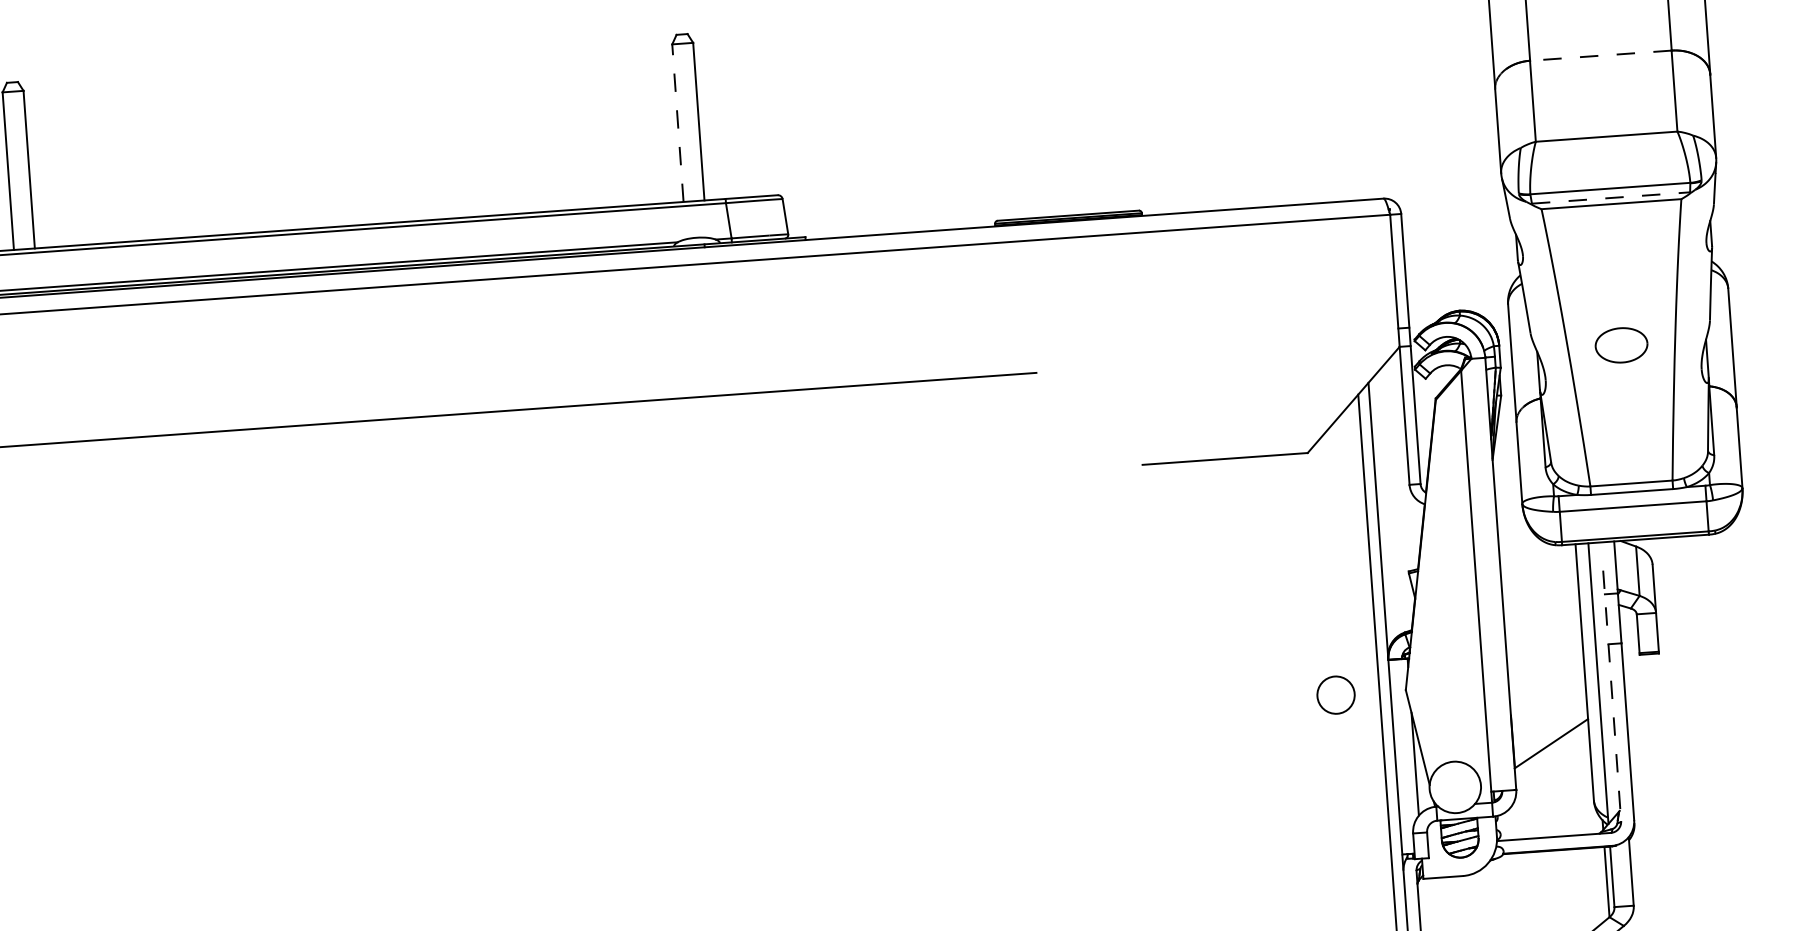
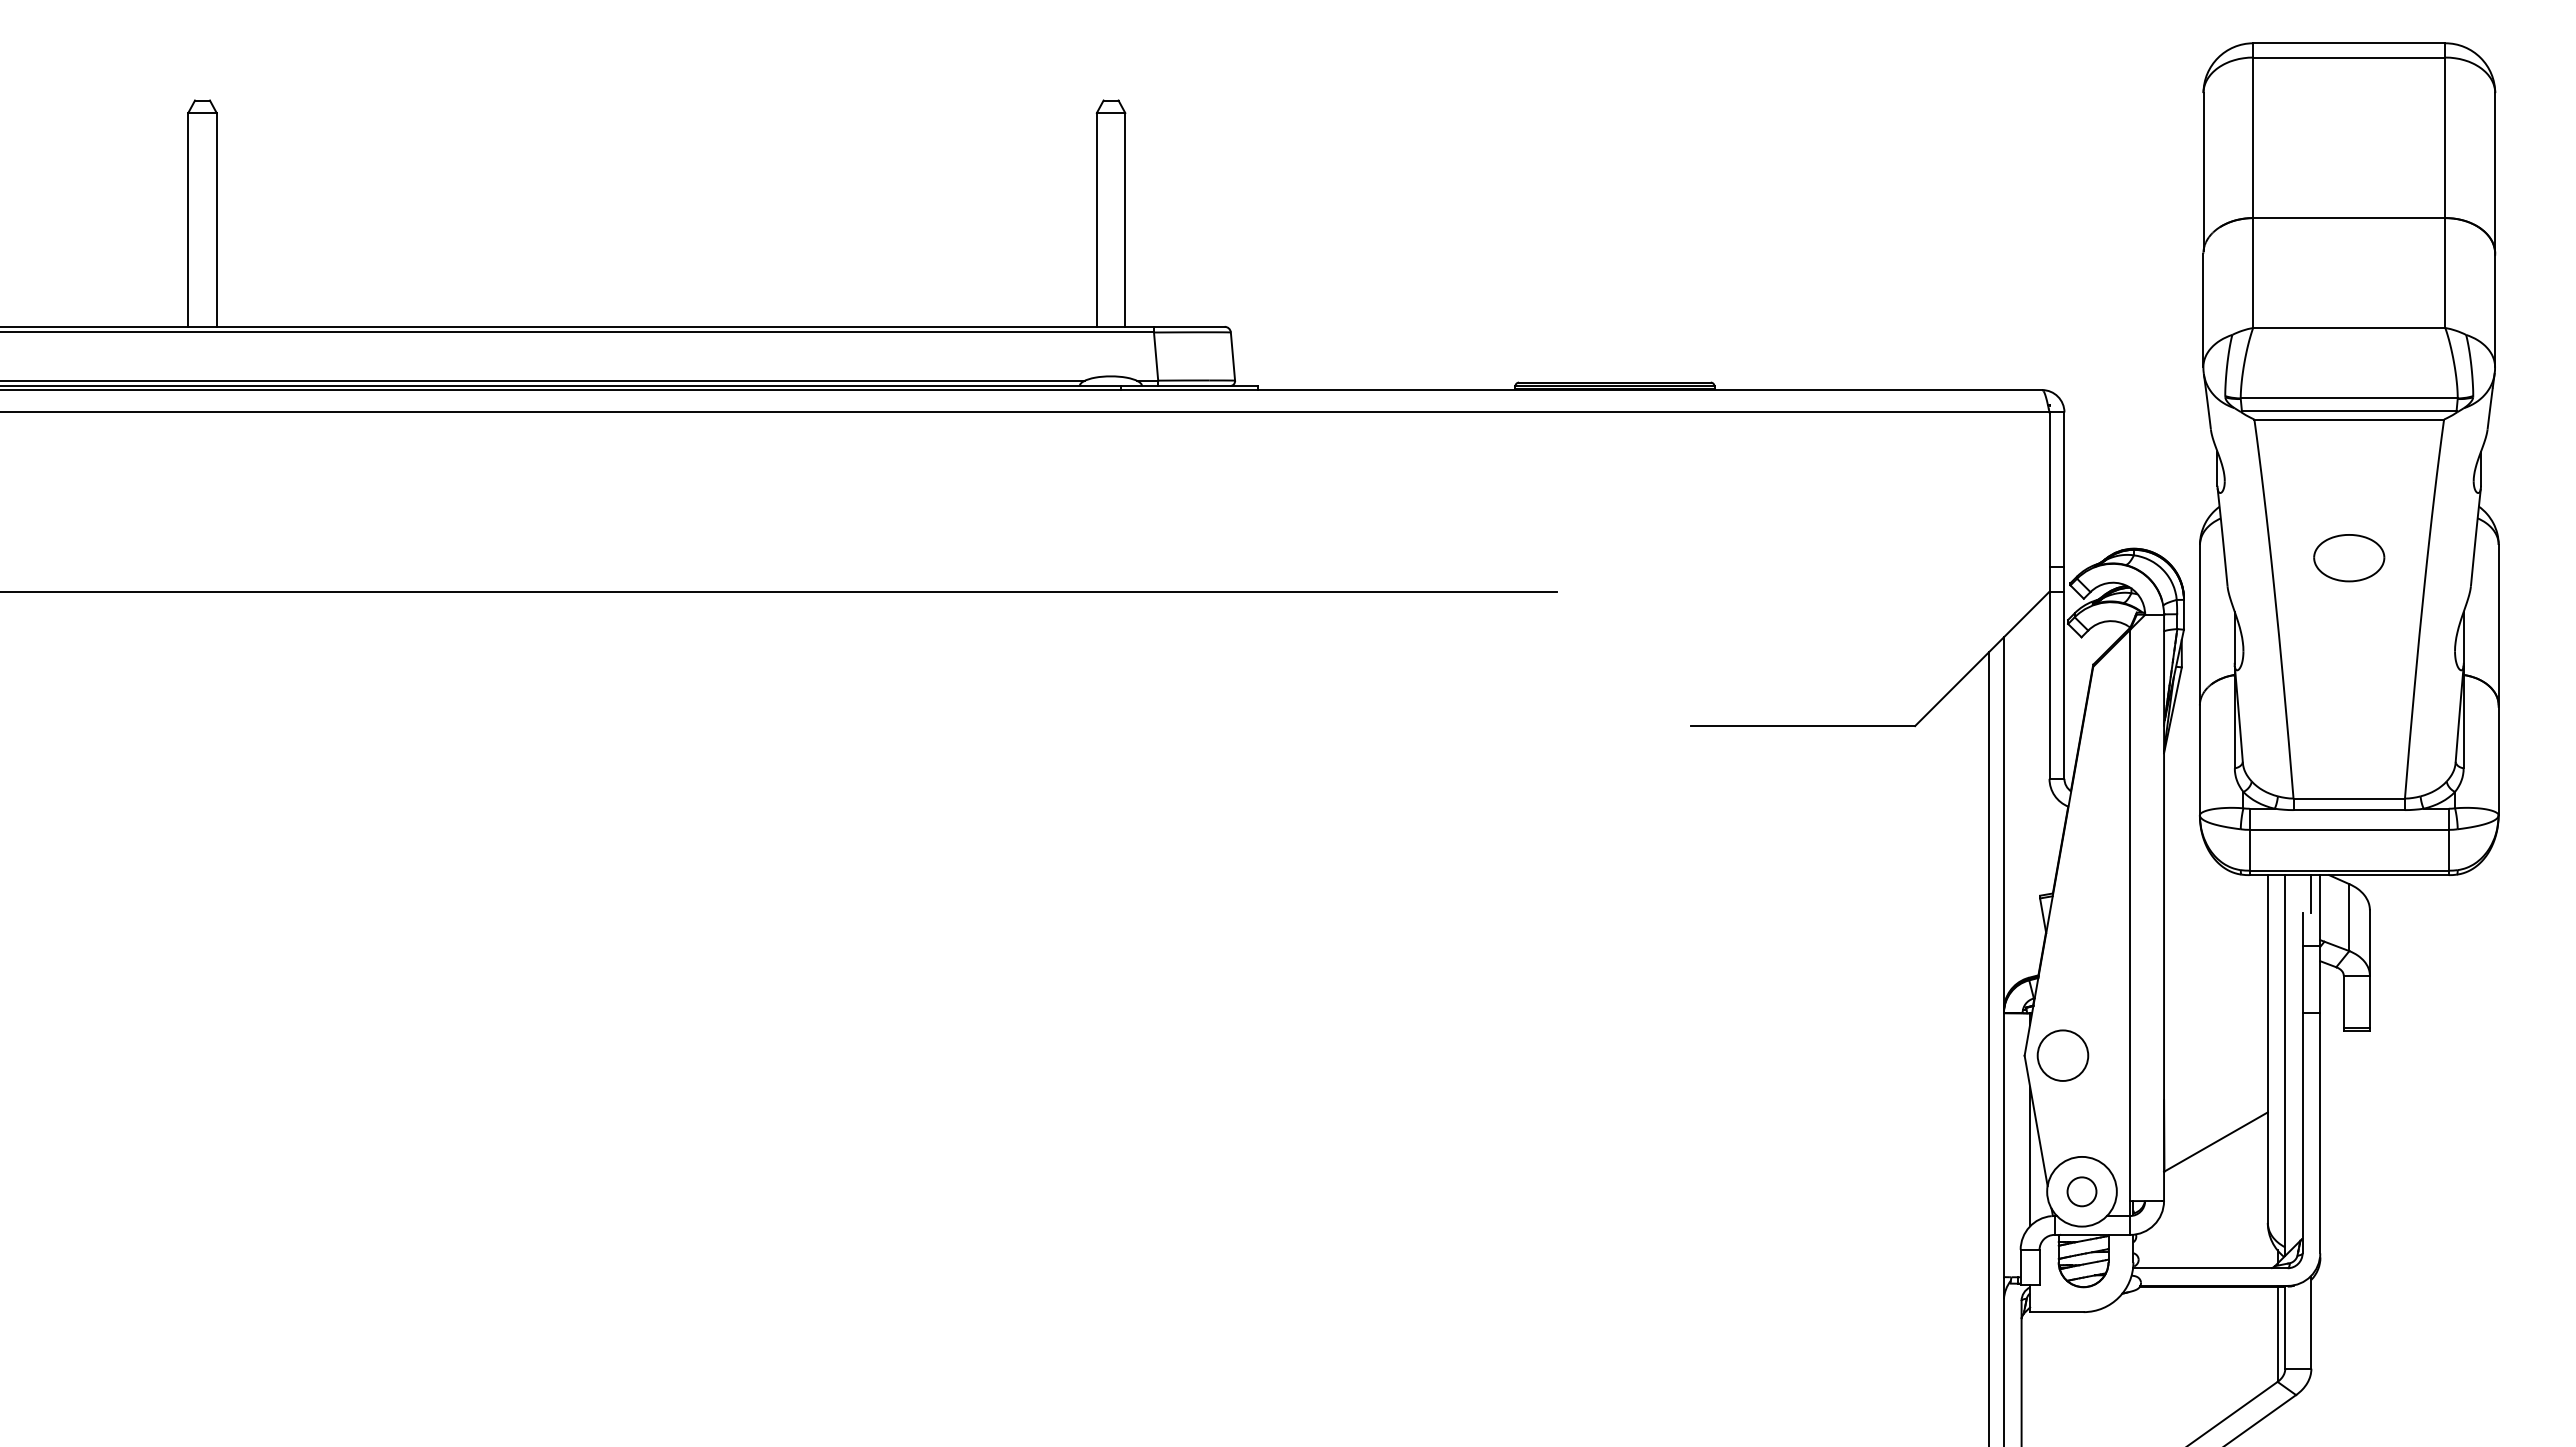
line: (1600, 56) -> (2348, 218), dashed -> solid
line: (677, 122) -> (1096, 219), dashed -> solid
line: (1611, 198) -> (2349, 411), dashed -> solid
part: (1621, 345) -> (2349, 558), moved
line: (1608, 556) -> (2311, 894), added
circle: (1335, 695) -> (2062, 1055), moved
line: (1612, 695) -> (2302, 1083), dashed -> solid
circle: (1454, 787) -> (2081, 1191), added

